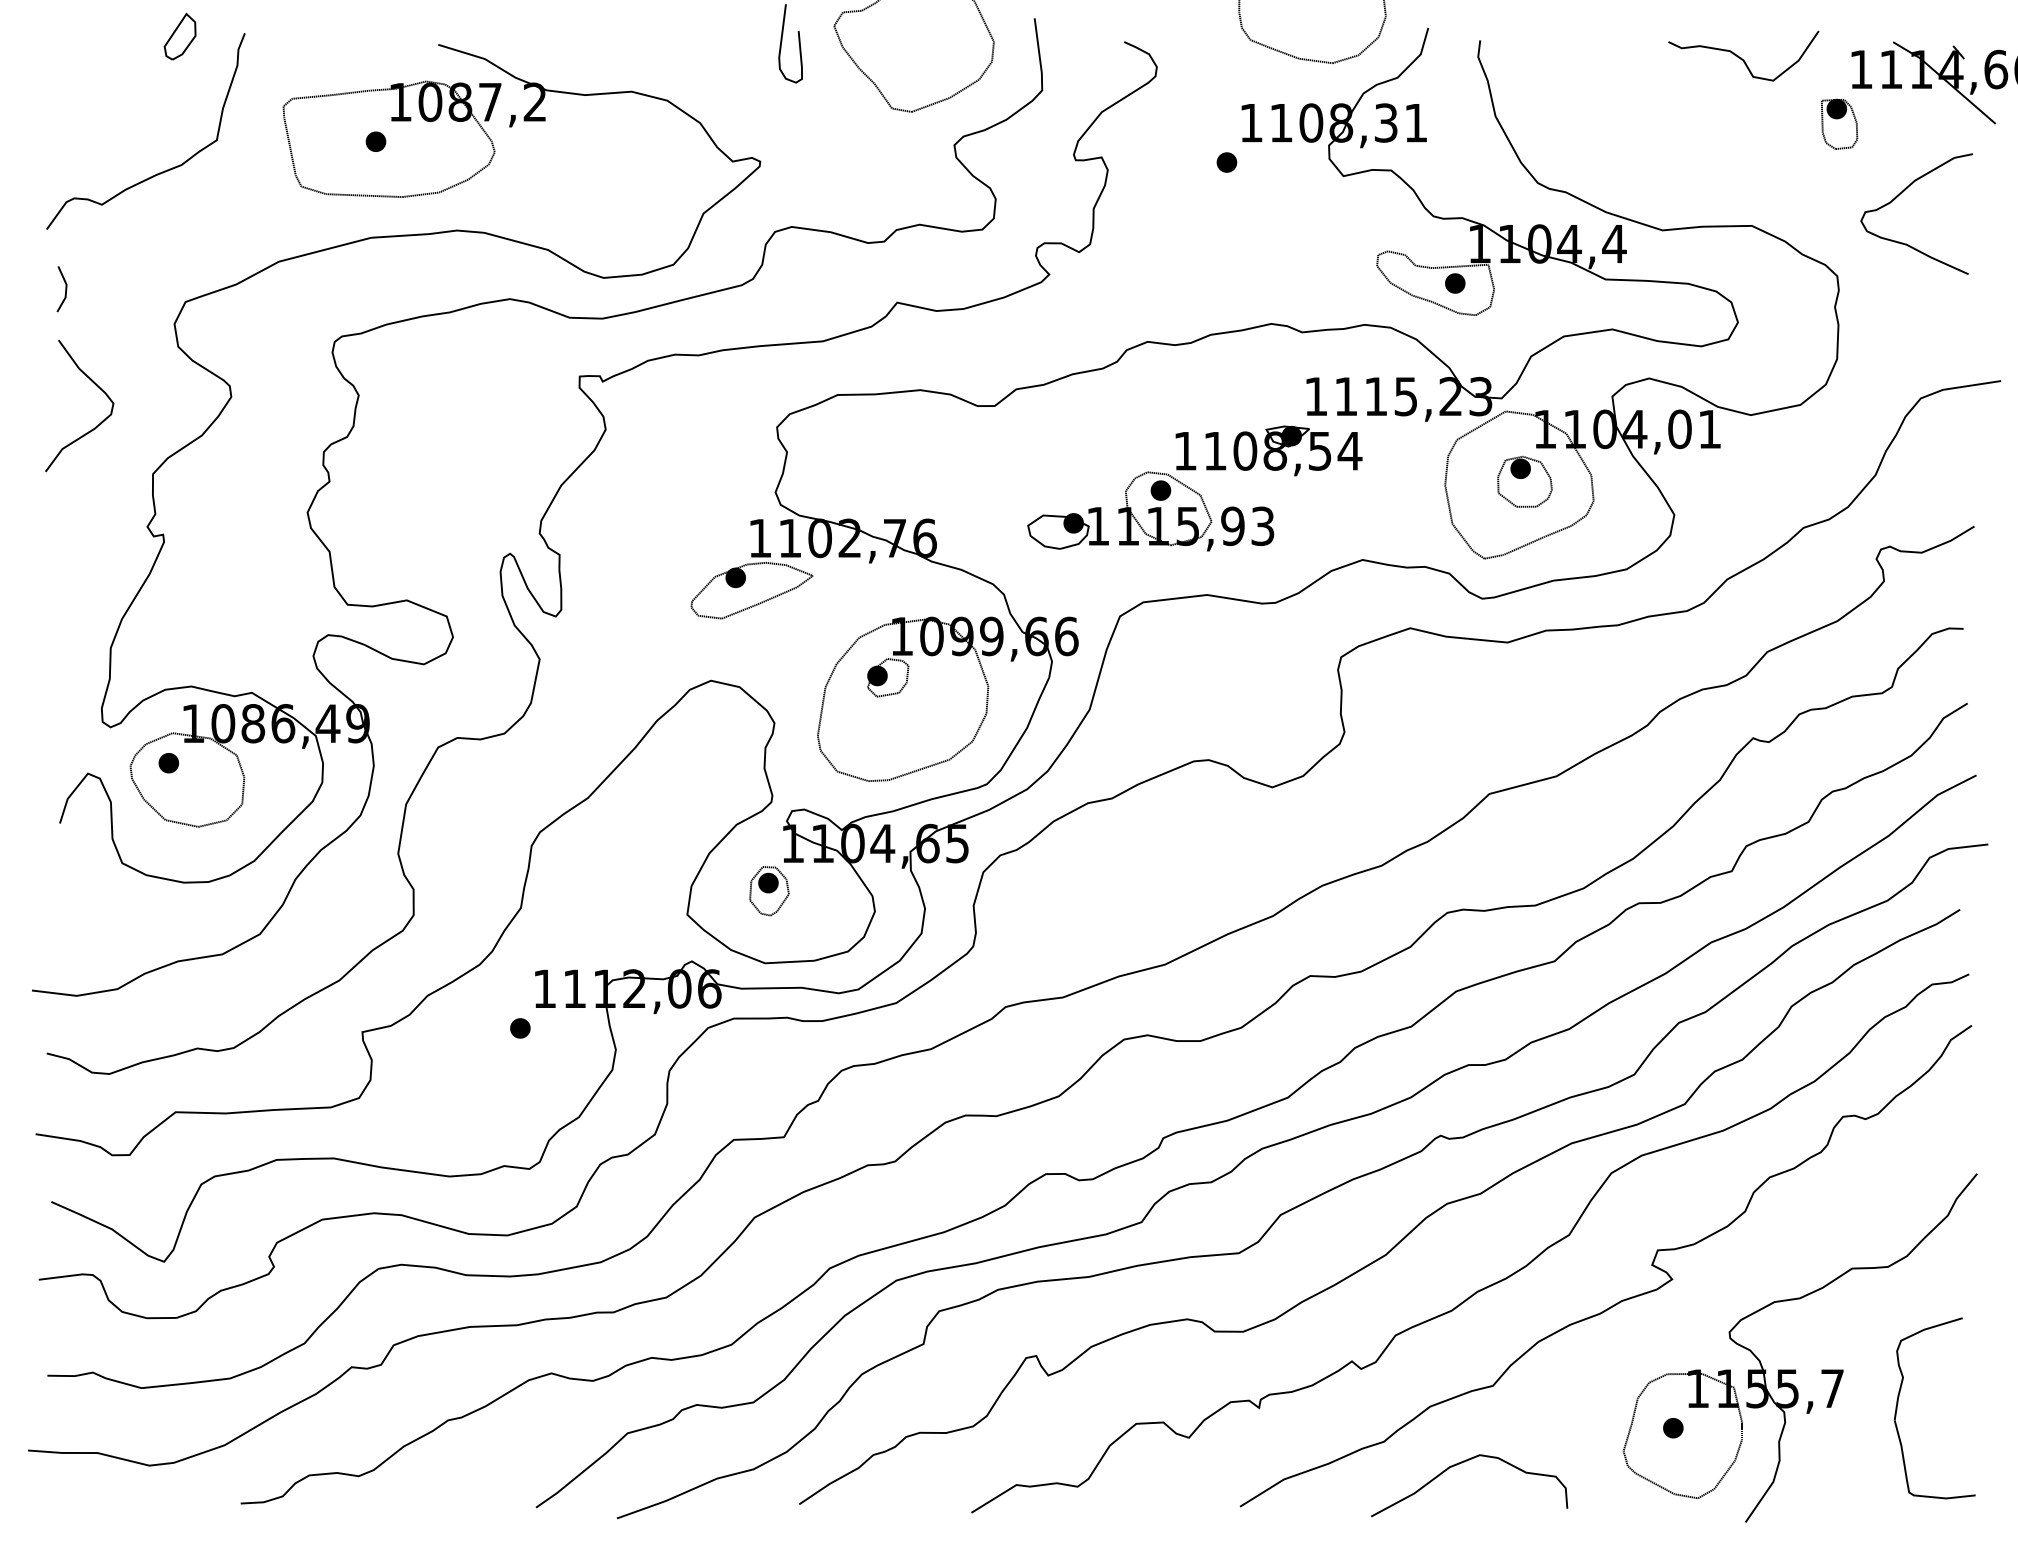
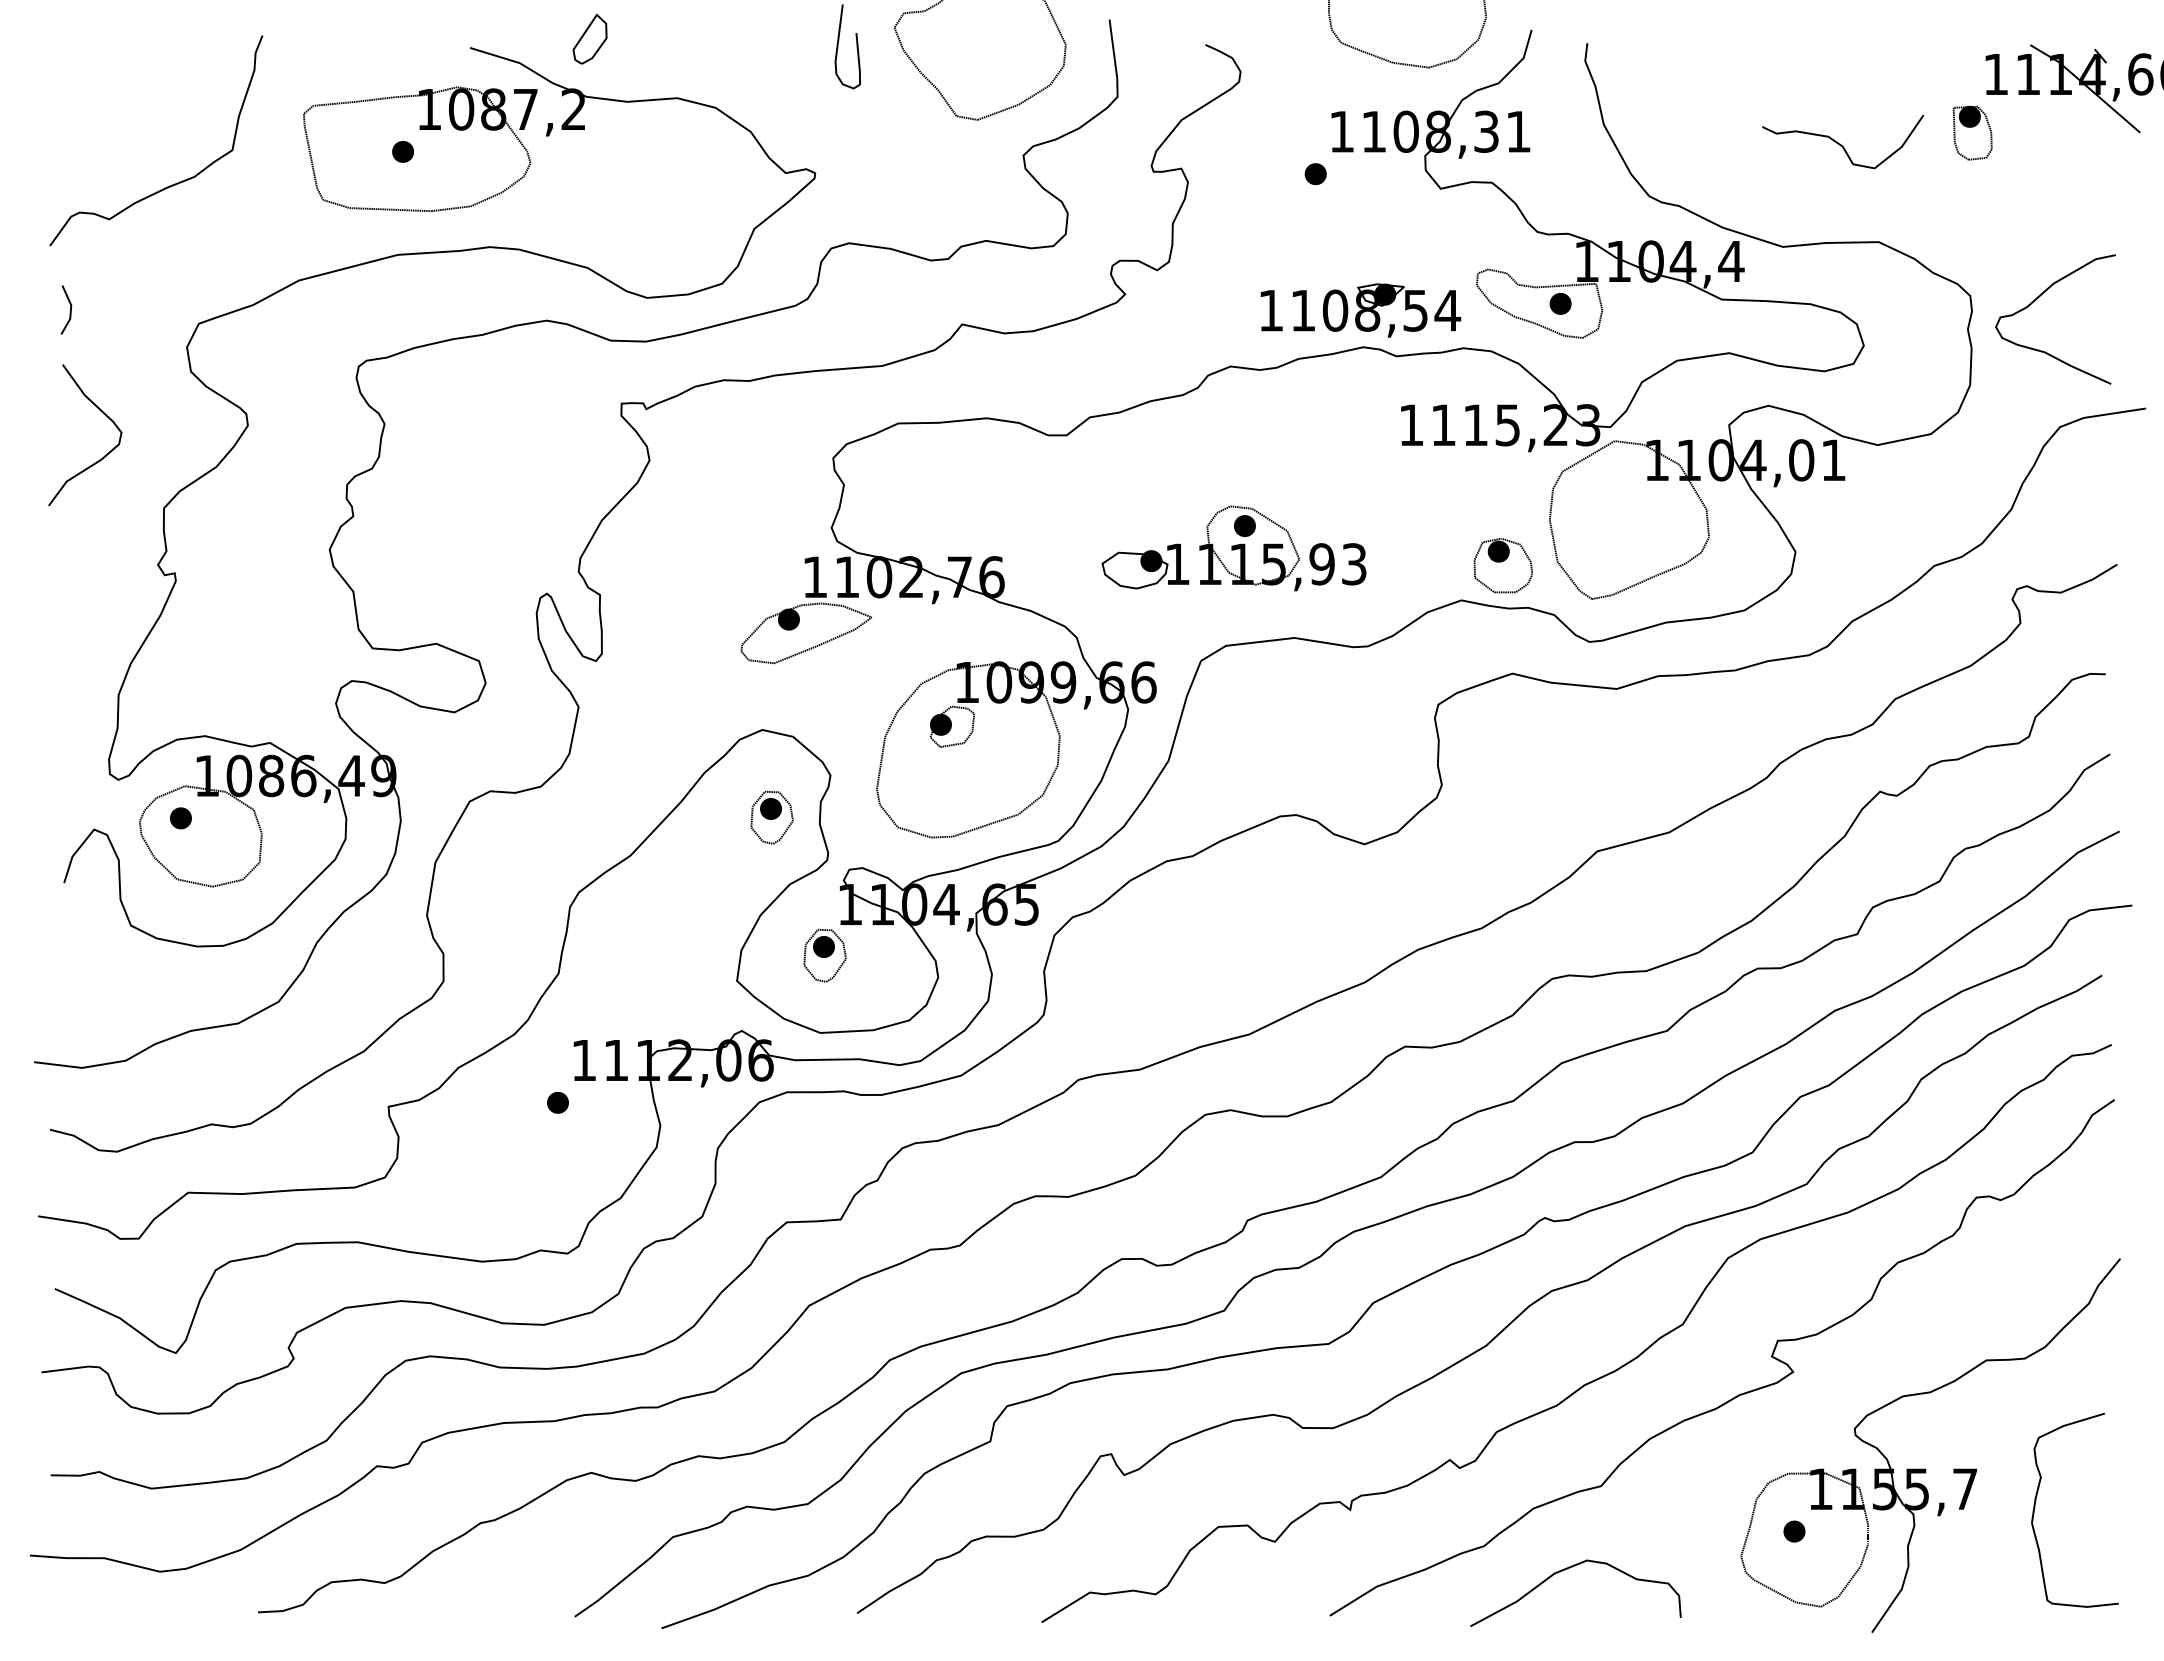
part: (179, 36) -> (589, 38), moved
curve: (1741, 57) -> (1840, 143), moved
curve: (1898, 196) -> (2036, 300), moved
part: (1268, 450) -> (1360, 310), moved
part: (1525, 481) -> (1503, 565), moved
part: (719, 762) -> (771, 817), added

